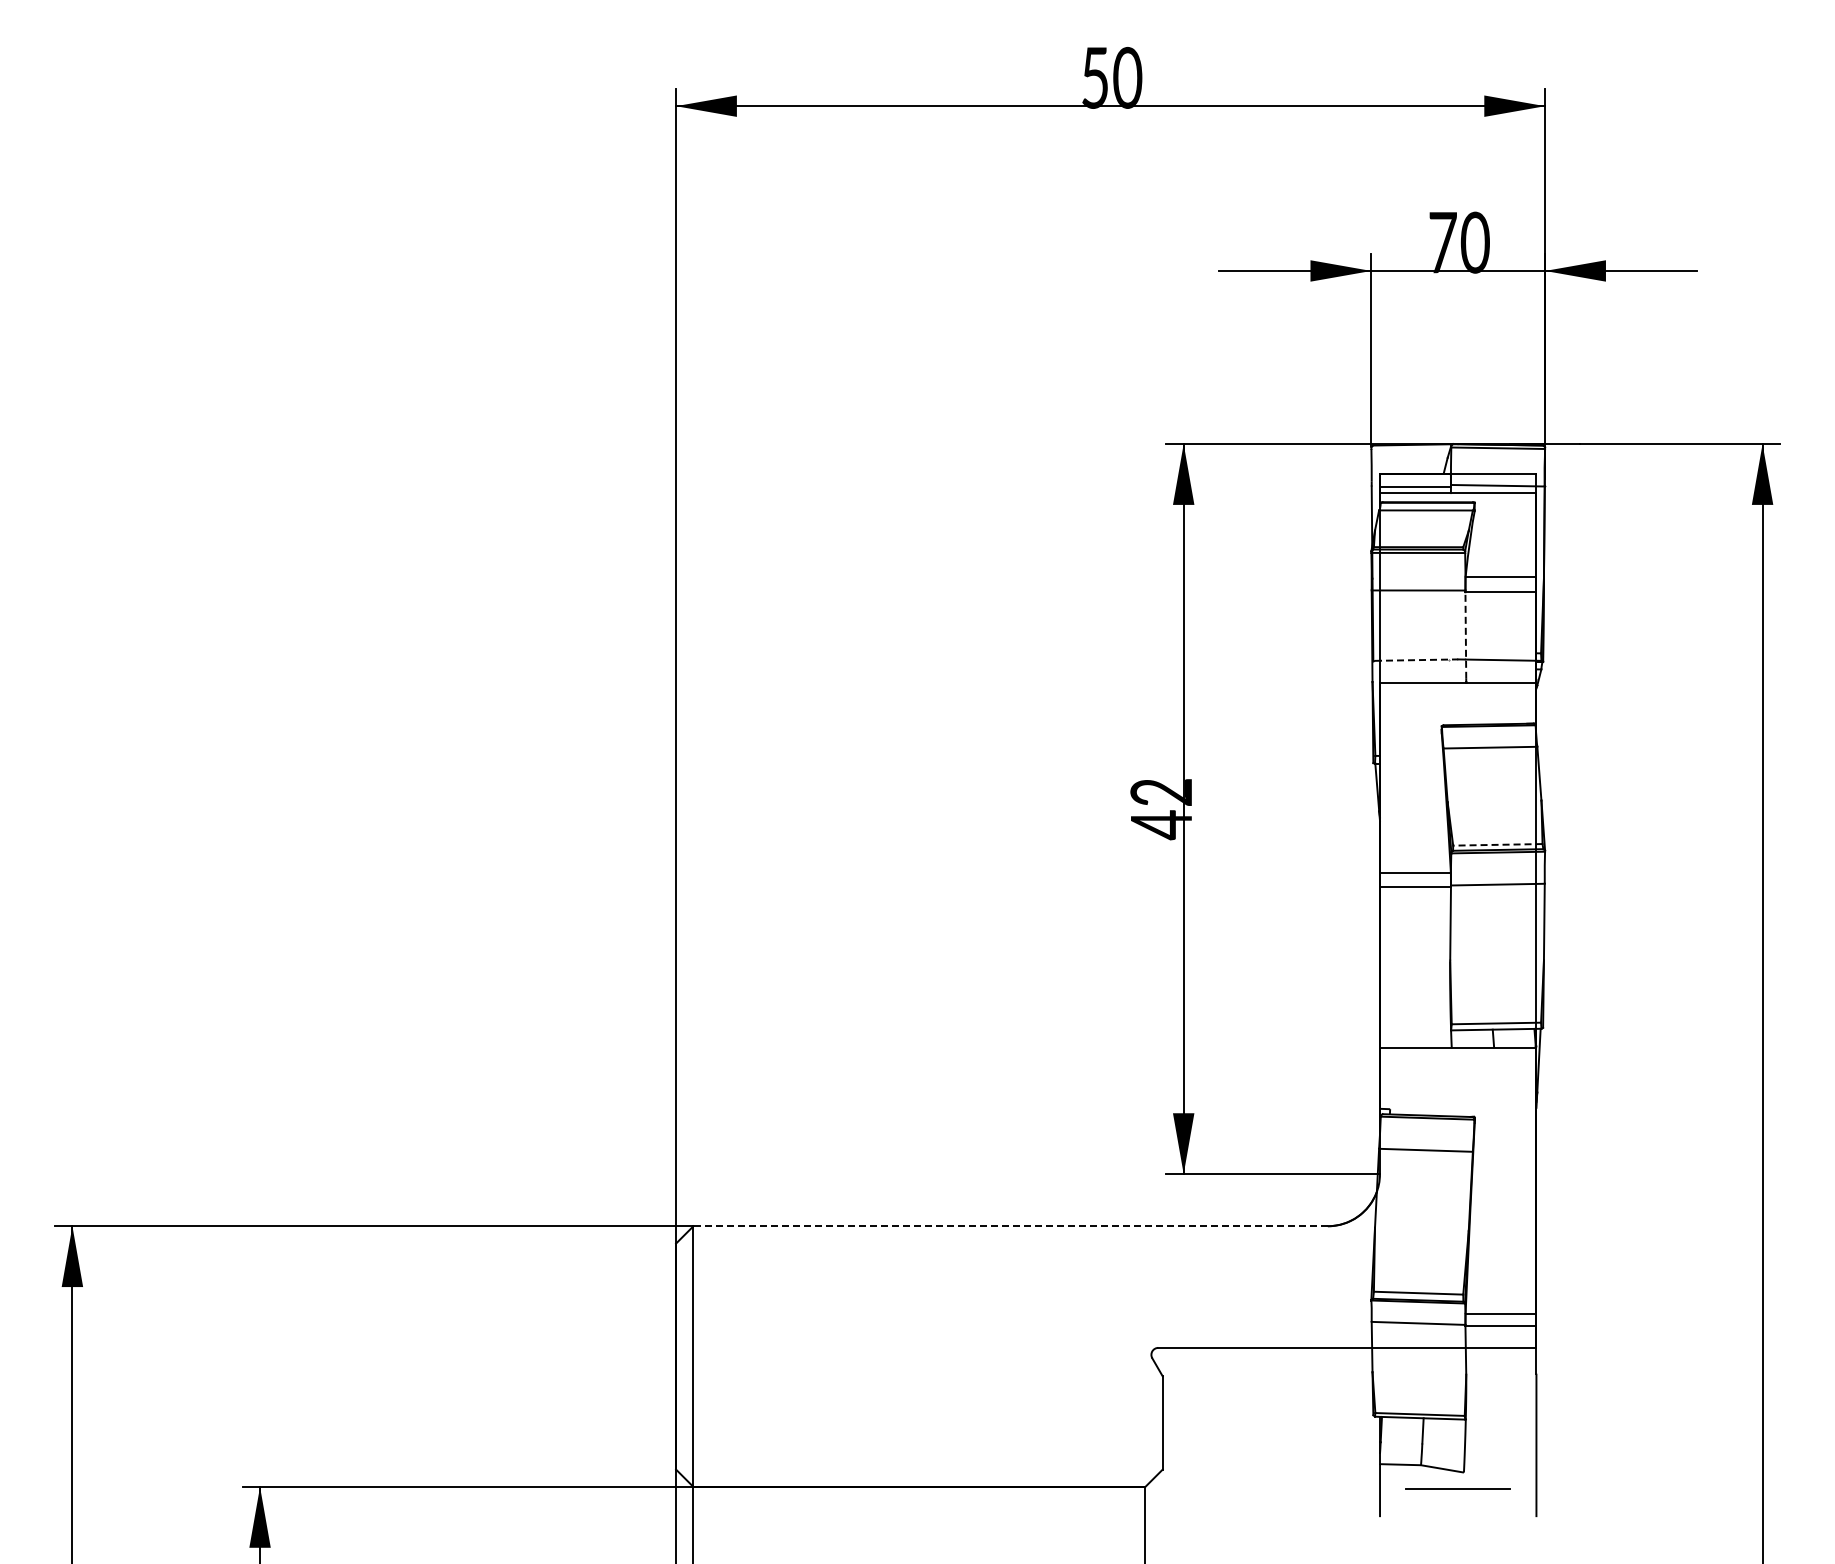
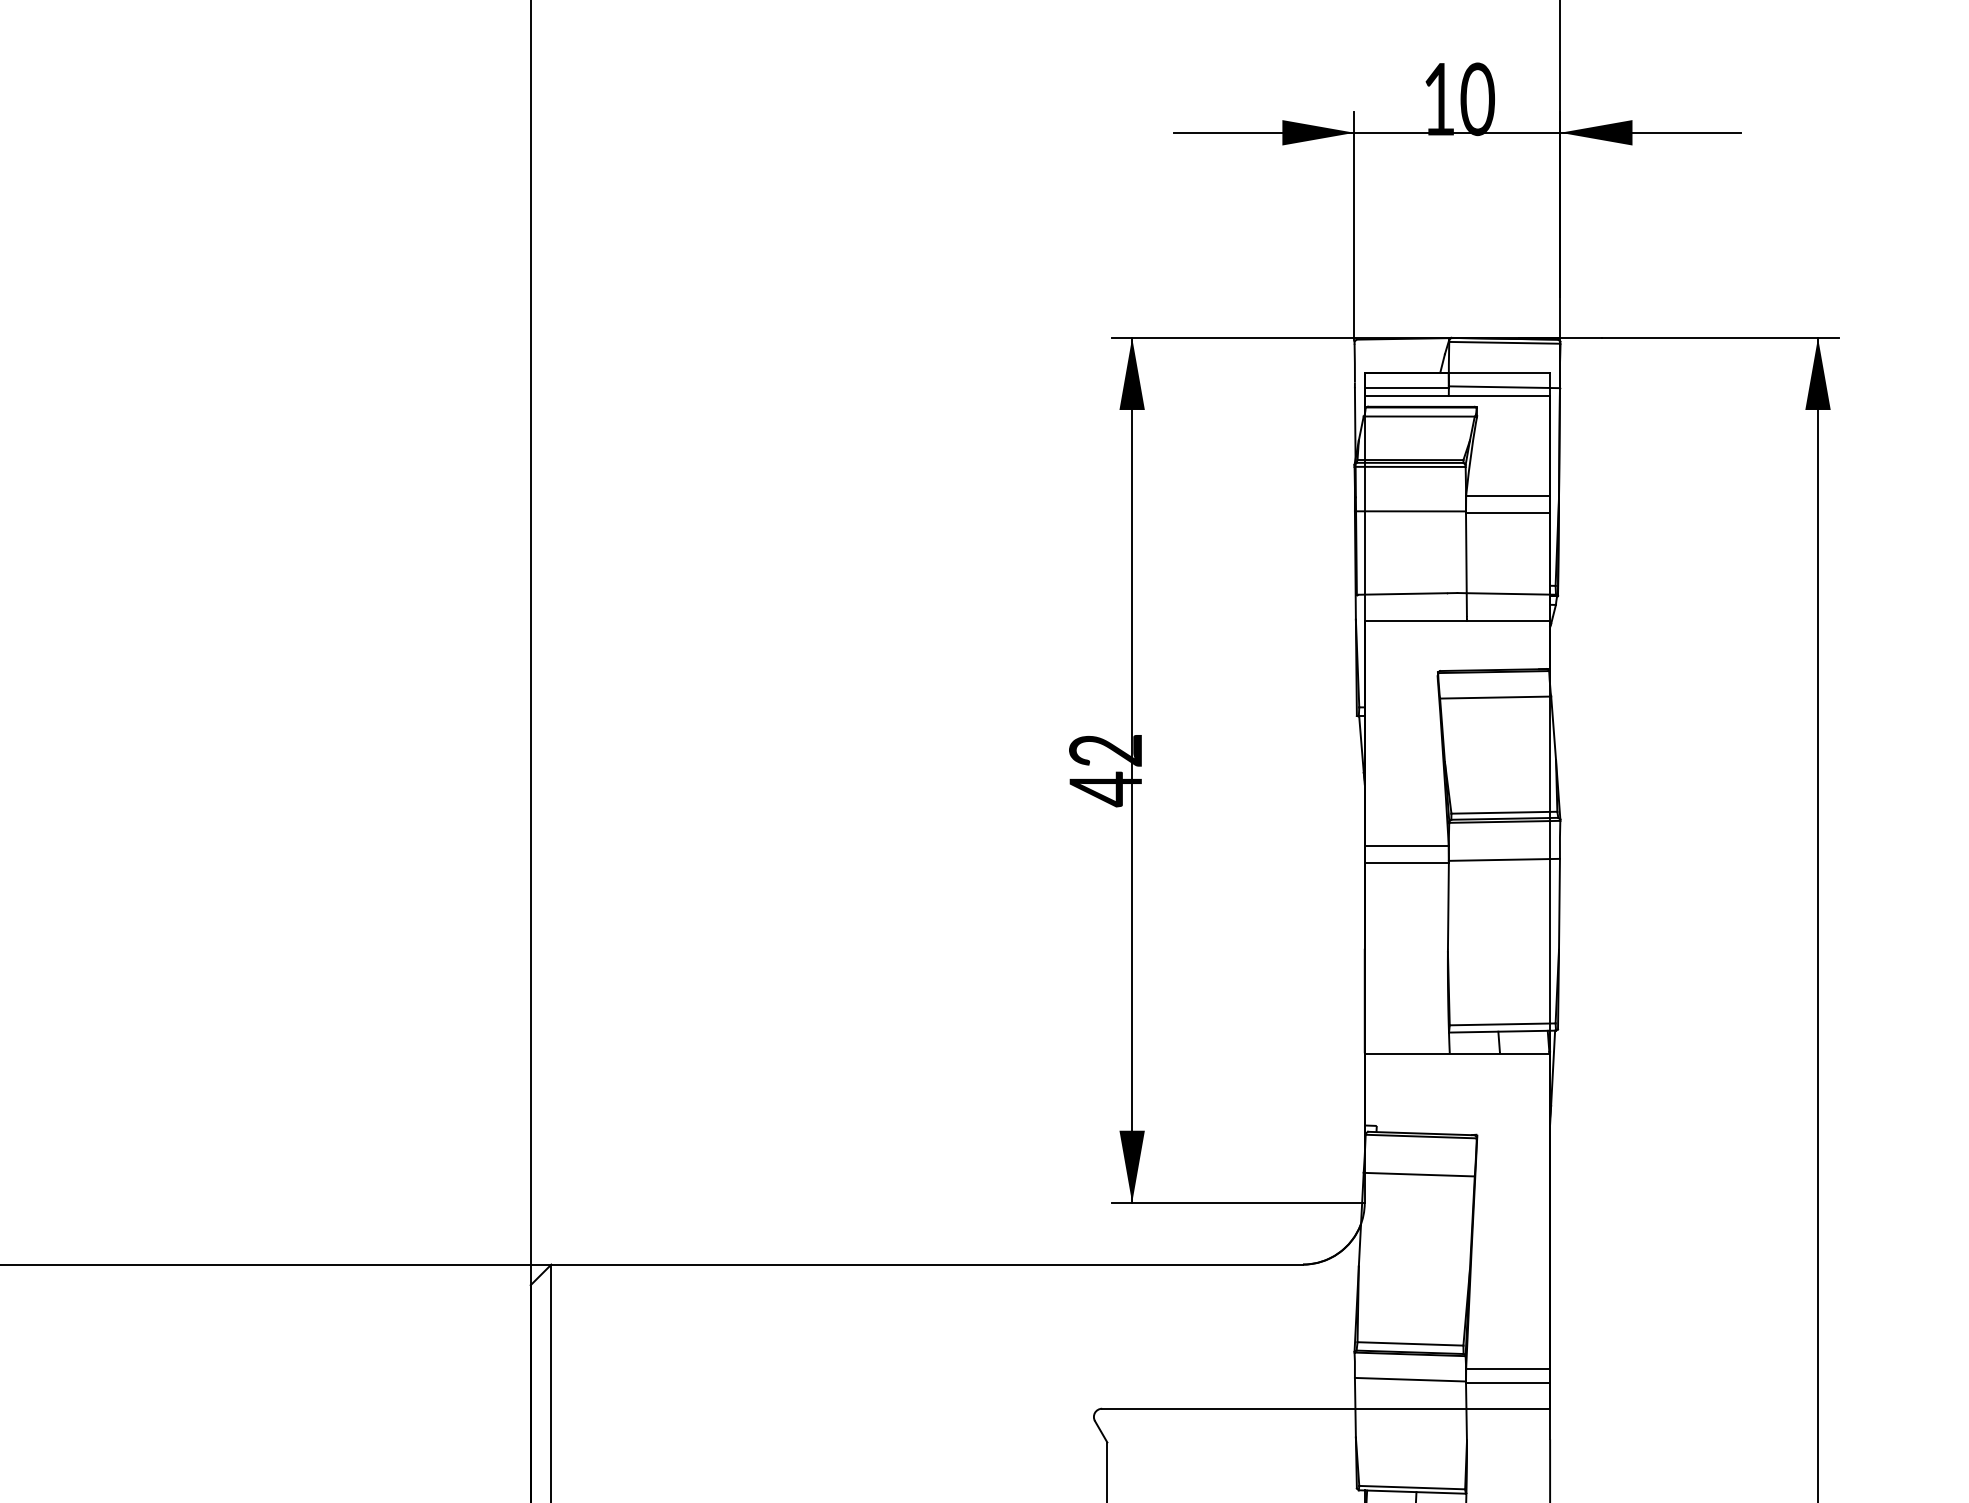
text: (1442, 242) -> (1438, 99), 70 -> 10
line: (1465, 635) -> (1466, 564), dashed -> solid
line: (1416, 660) -> (1408, 594), dashed -> solid
line: (1497, 844) -> (1503, 812), dashed -> solid
line: (1010, 1226) -> (926, 1264), dashed -> solid

